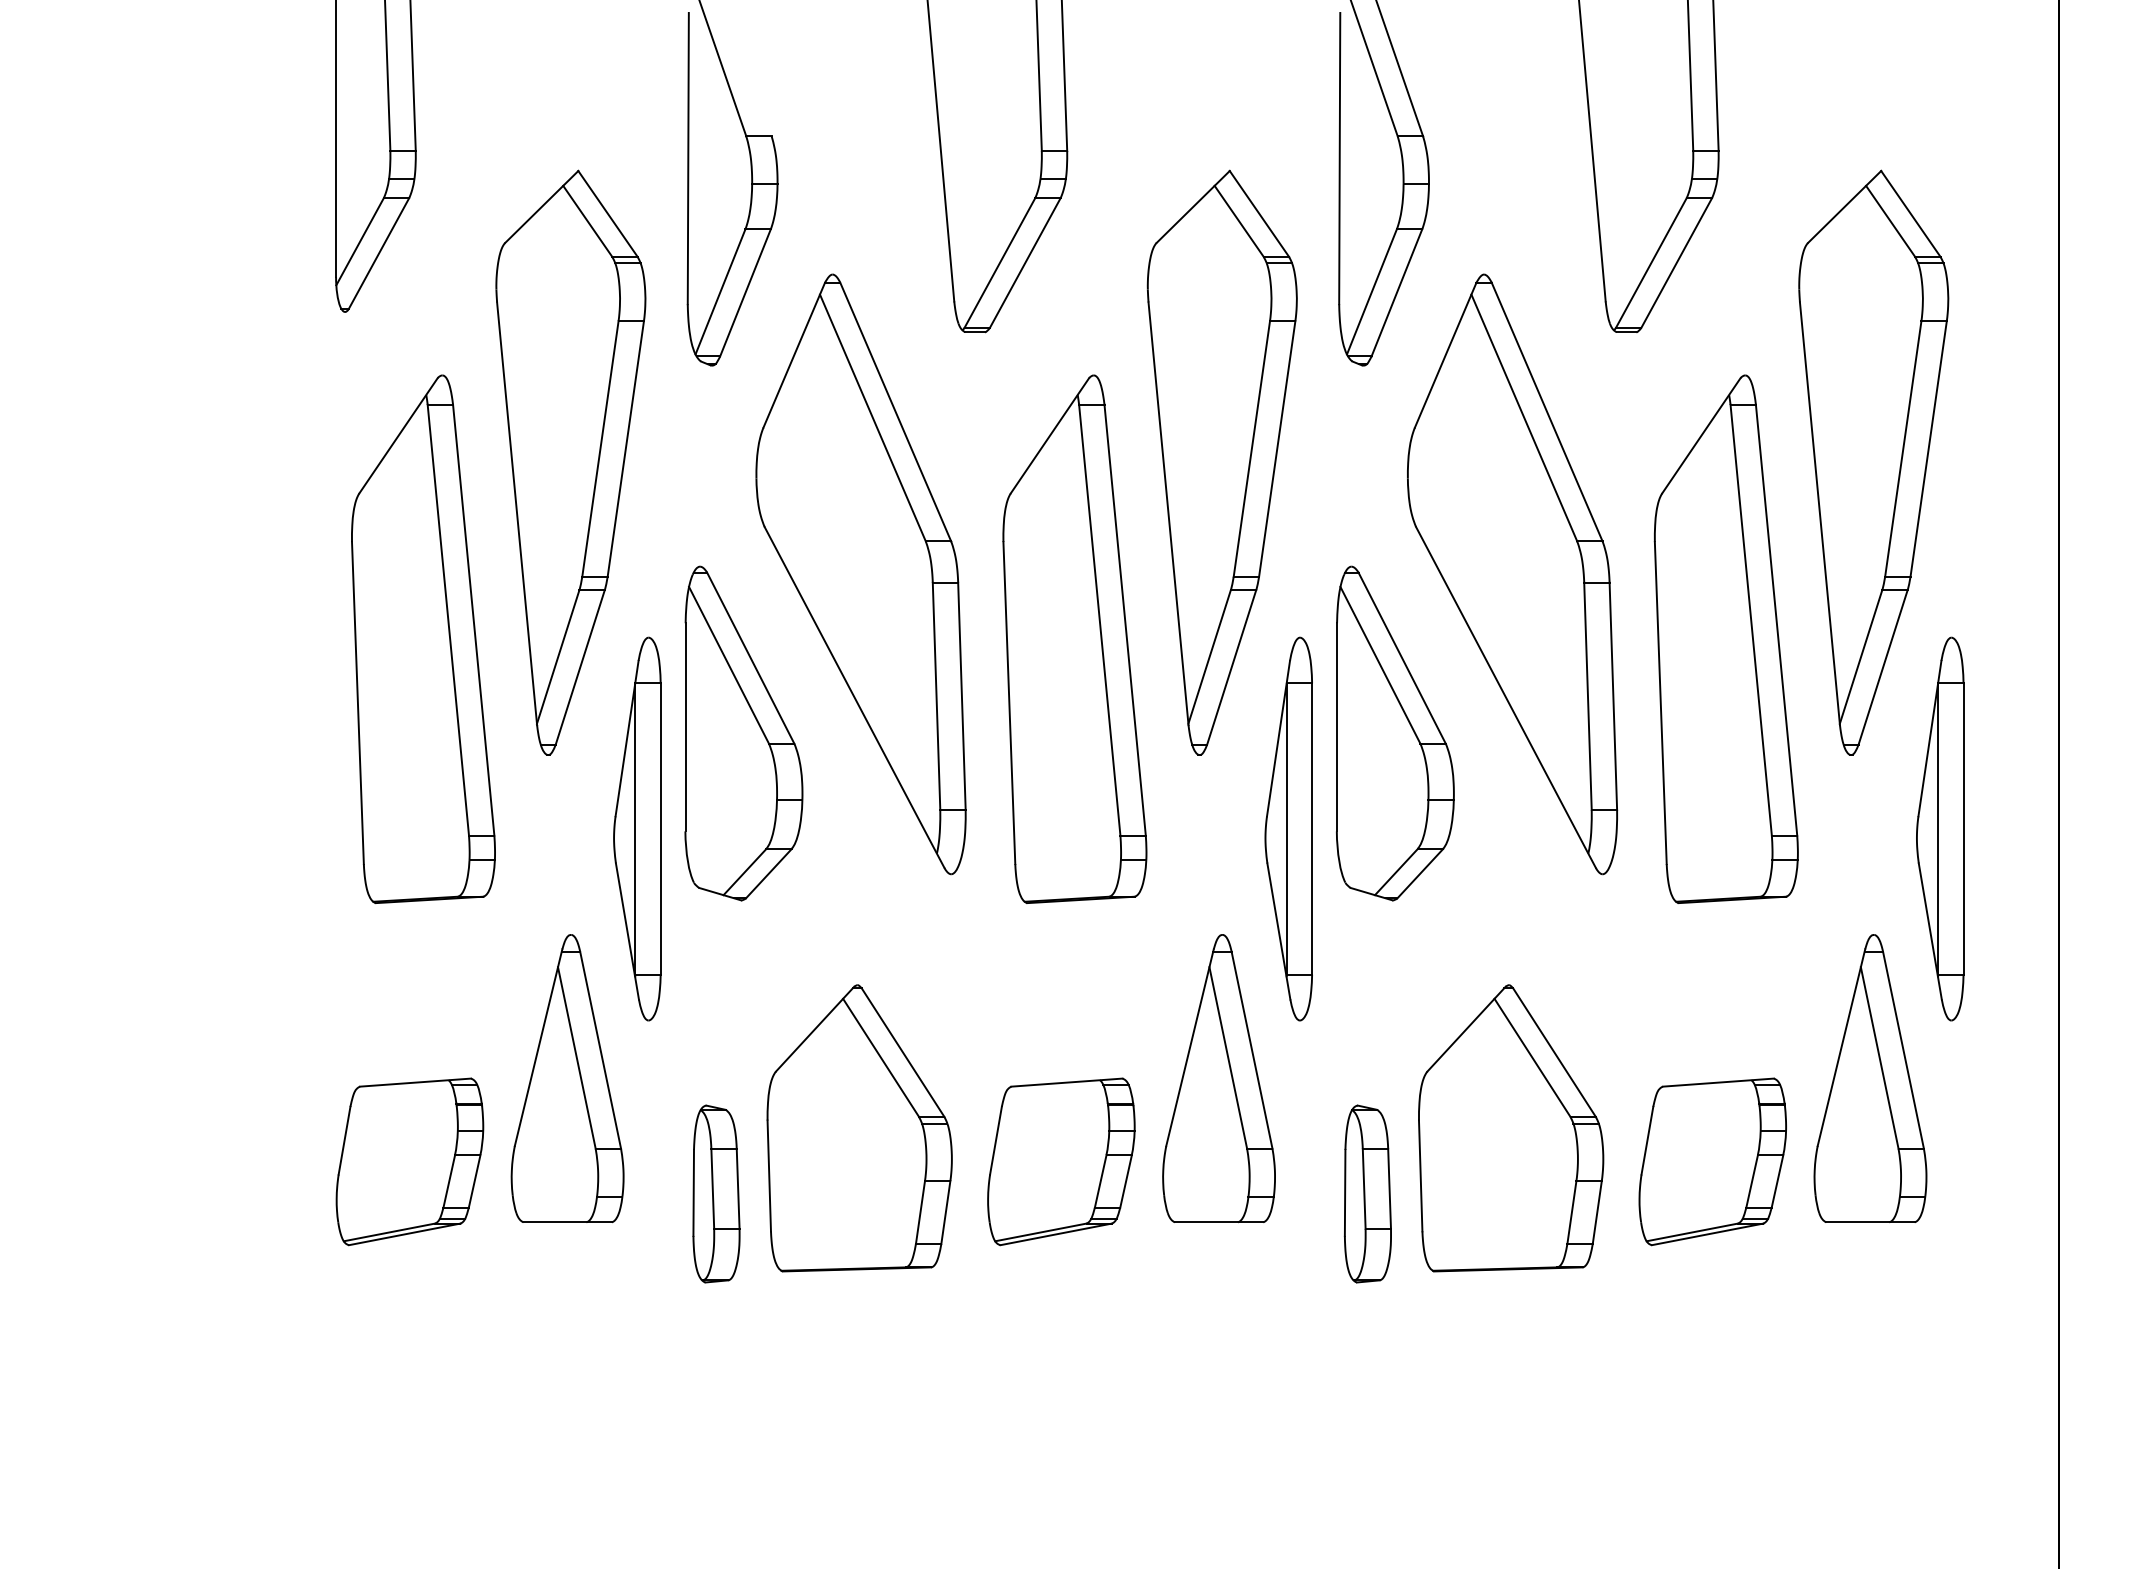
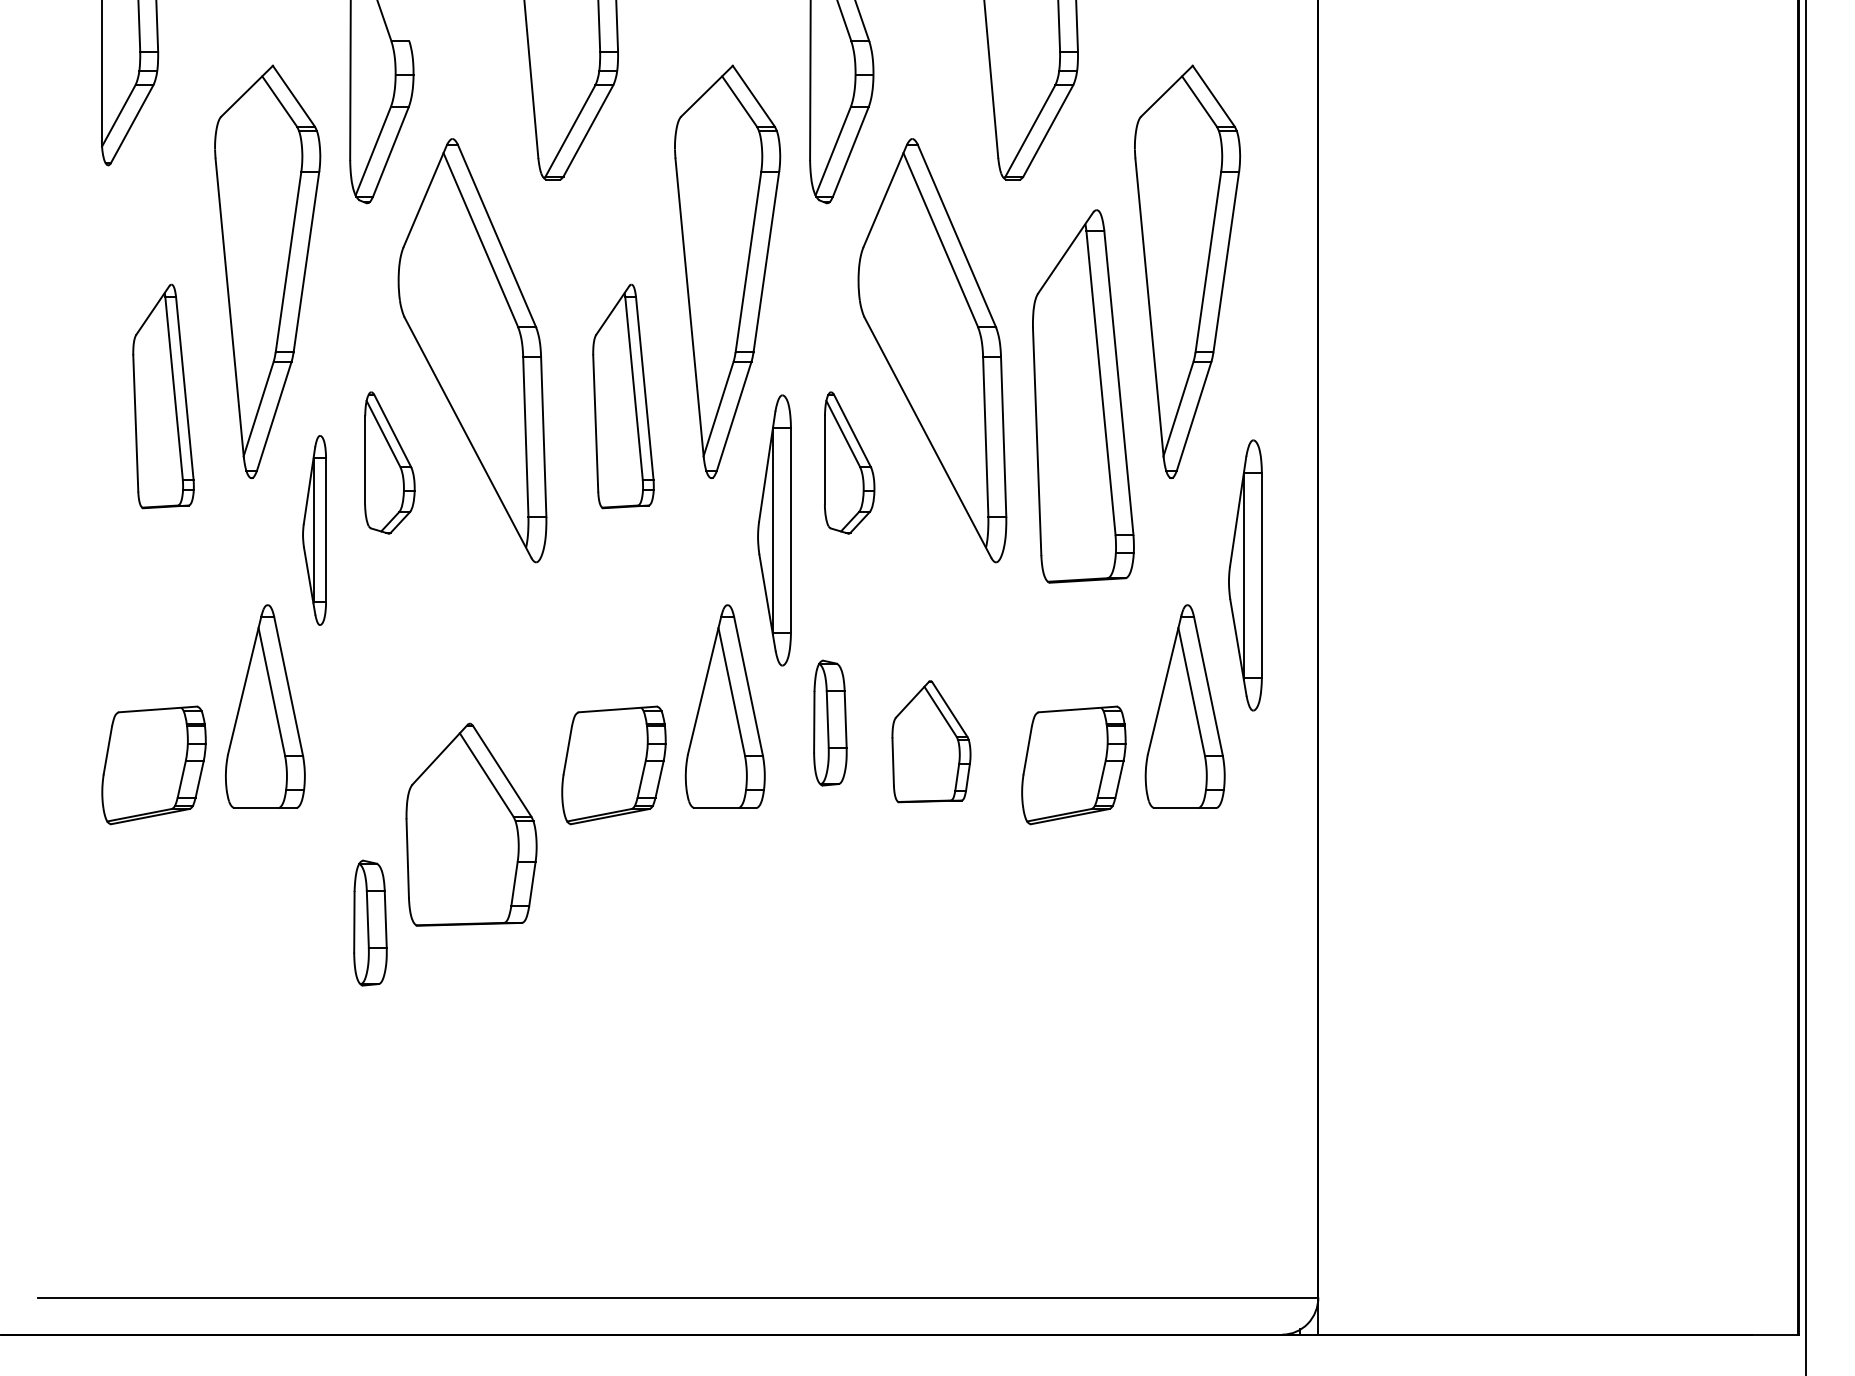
part: (423, 639) -> (163, 396), size x0.6
part: (1074, 639) -> (623, 396), size x0.6
part: (743, 732) -> (389, 462), size x0.6
part: (1394, 732) -> (849, 462), size x0.6
part: (637, 829) -> (314, 530), size x0.7
part: (1940, 829) -> (1245, 575), moved
part: (859, 1127) -> (471, 824), moved
part: (1511, 1127) -> (931, 741), size x0.6
part: (716, 1193) -> (370, 922), moved
part: (1368, 1193) -> (830, 722), moved

